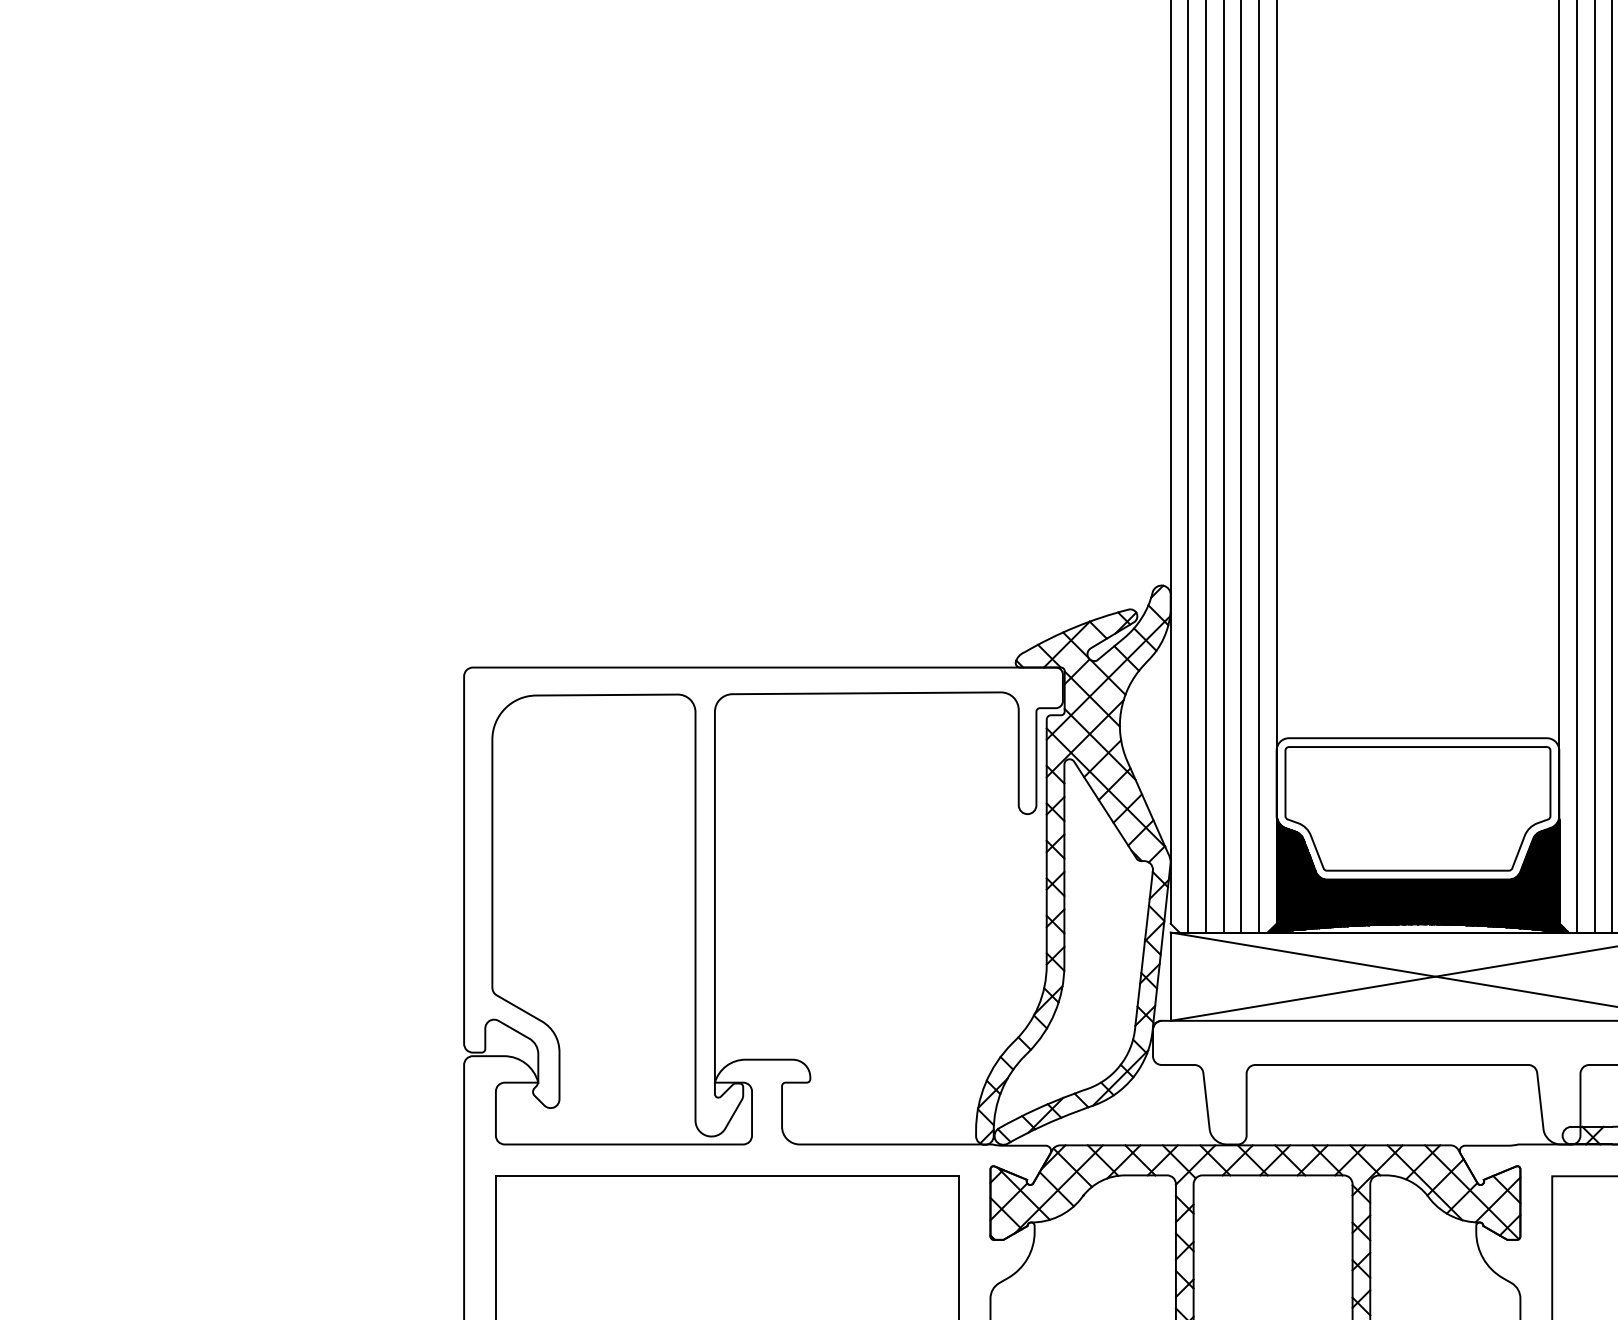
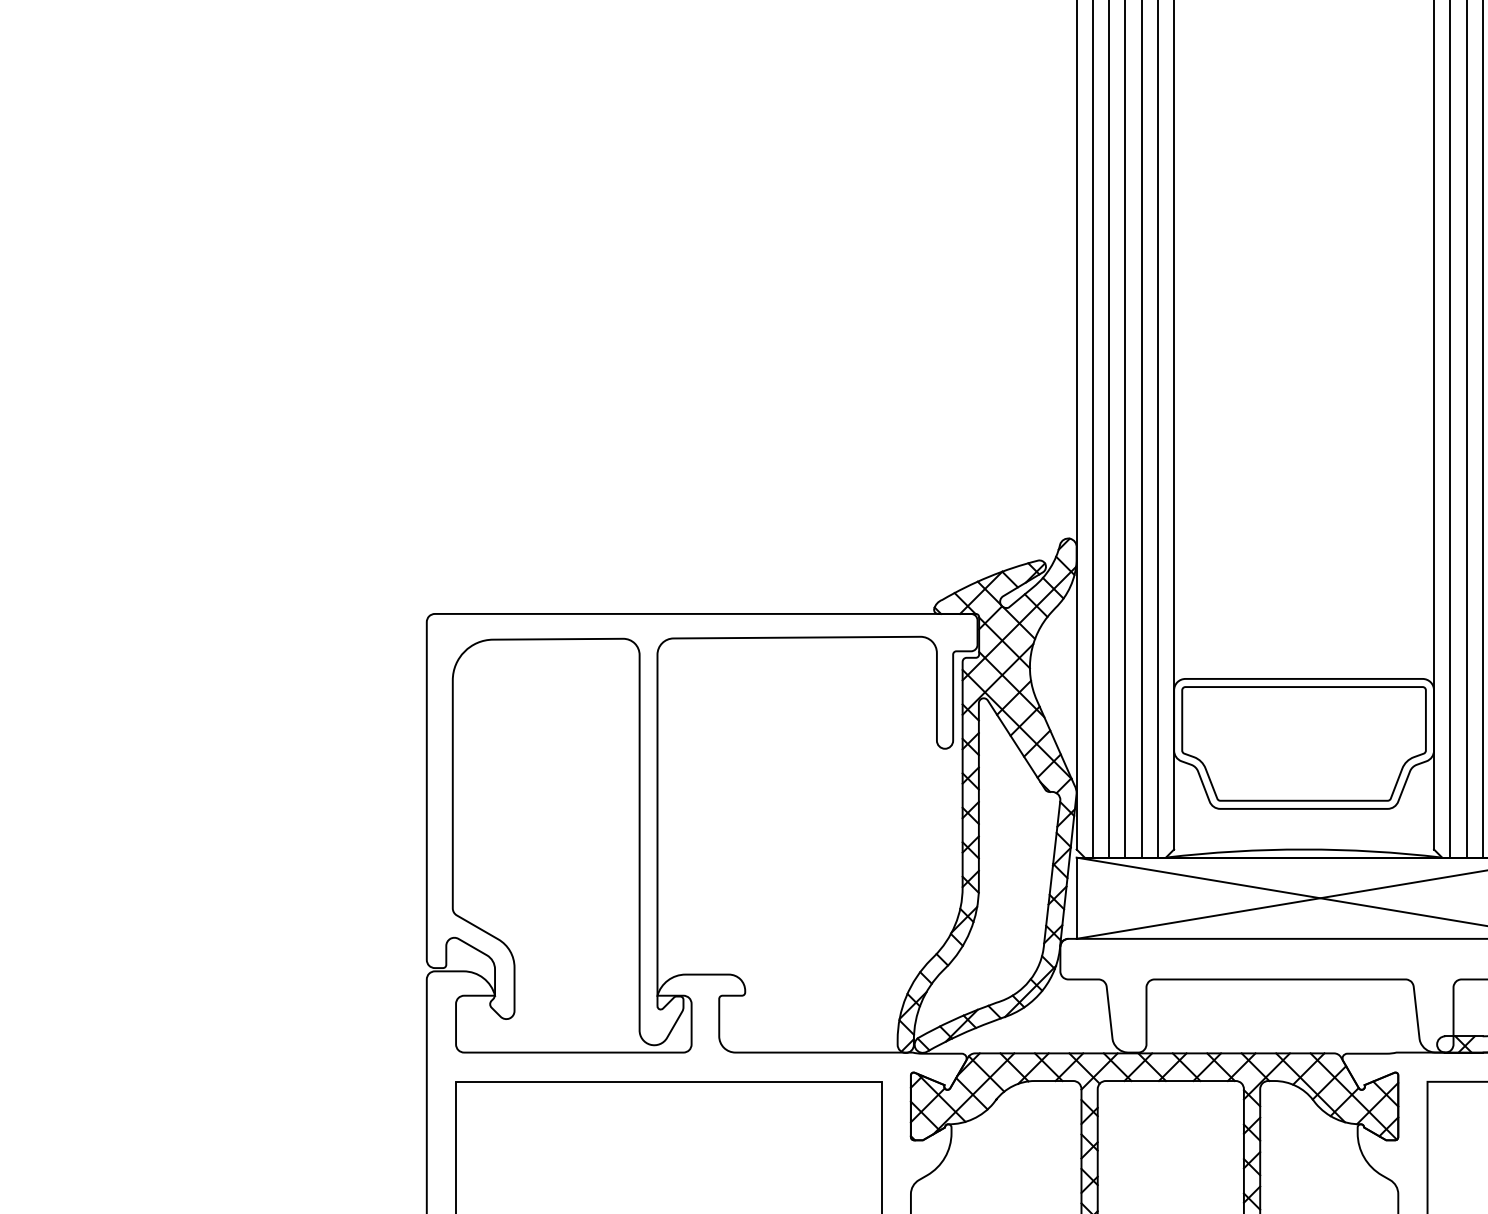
hatch: (1417, 875) -> (1303, 805), removed

